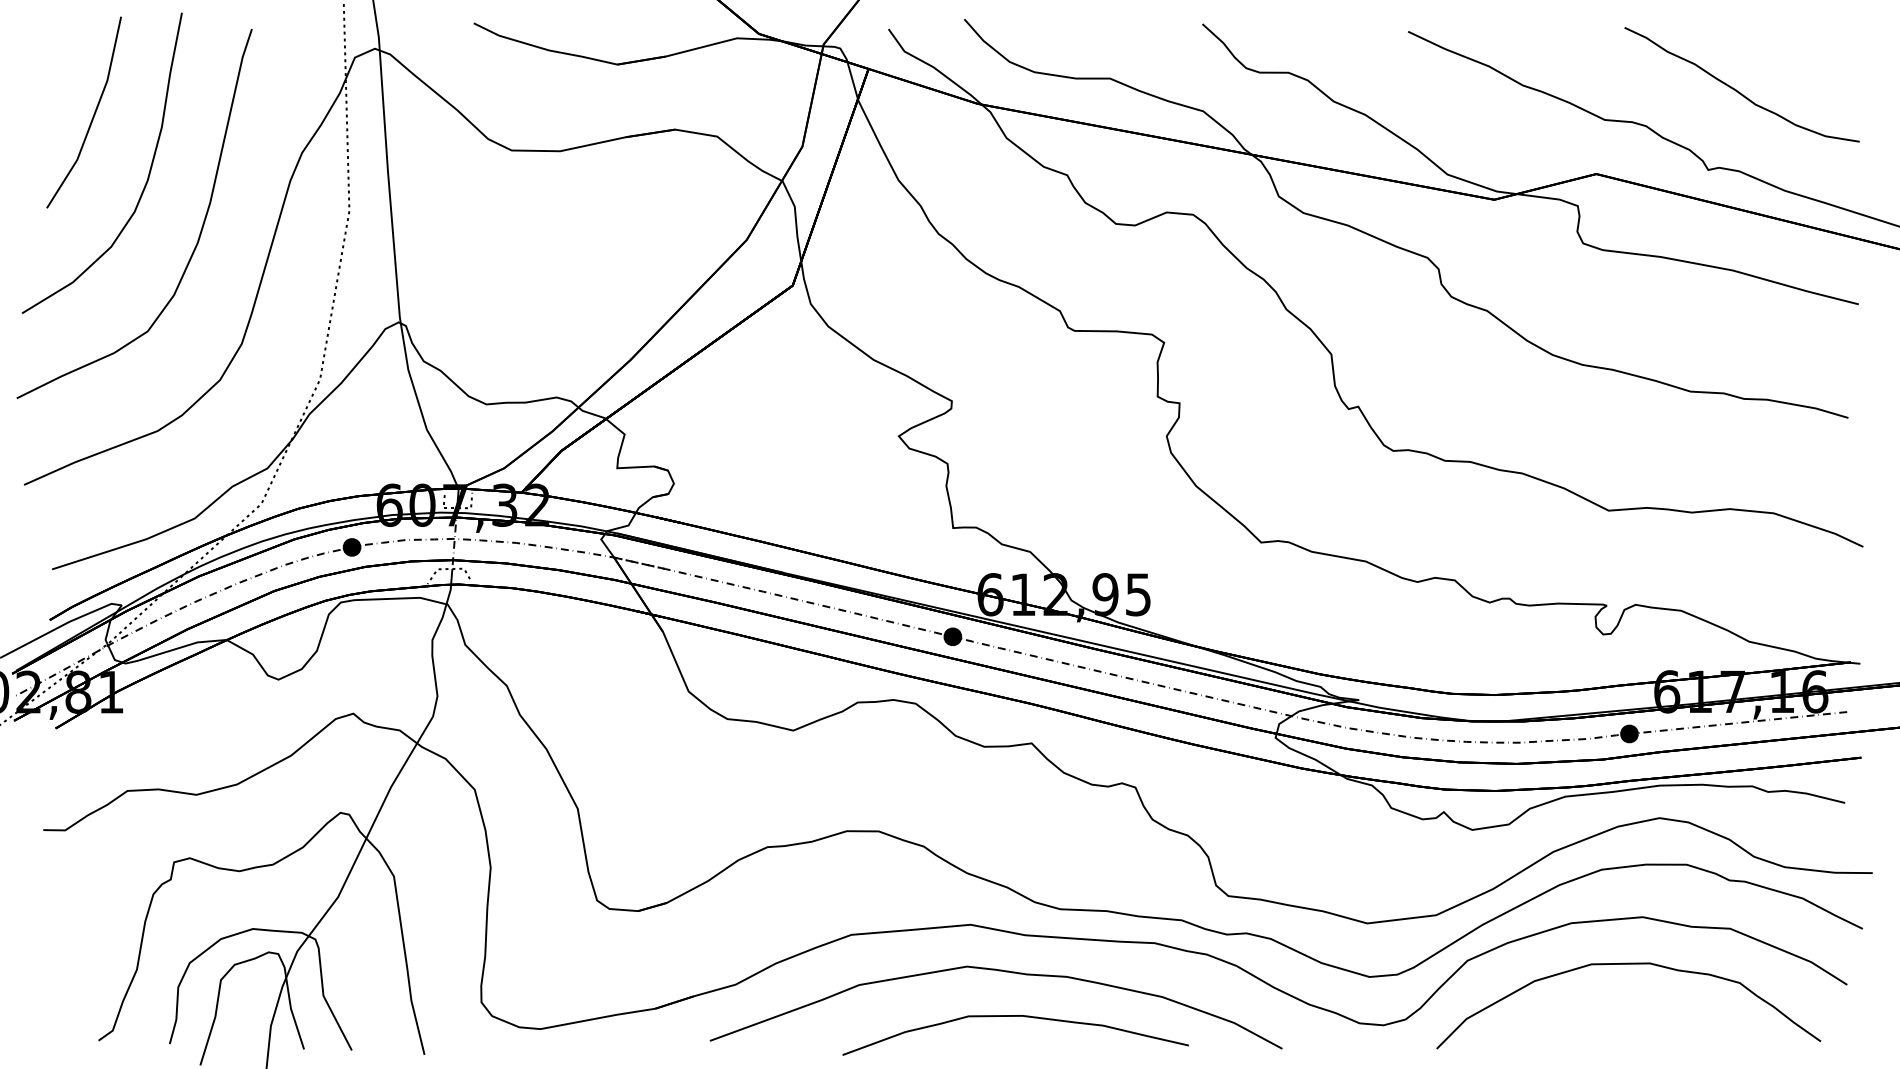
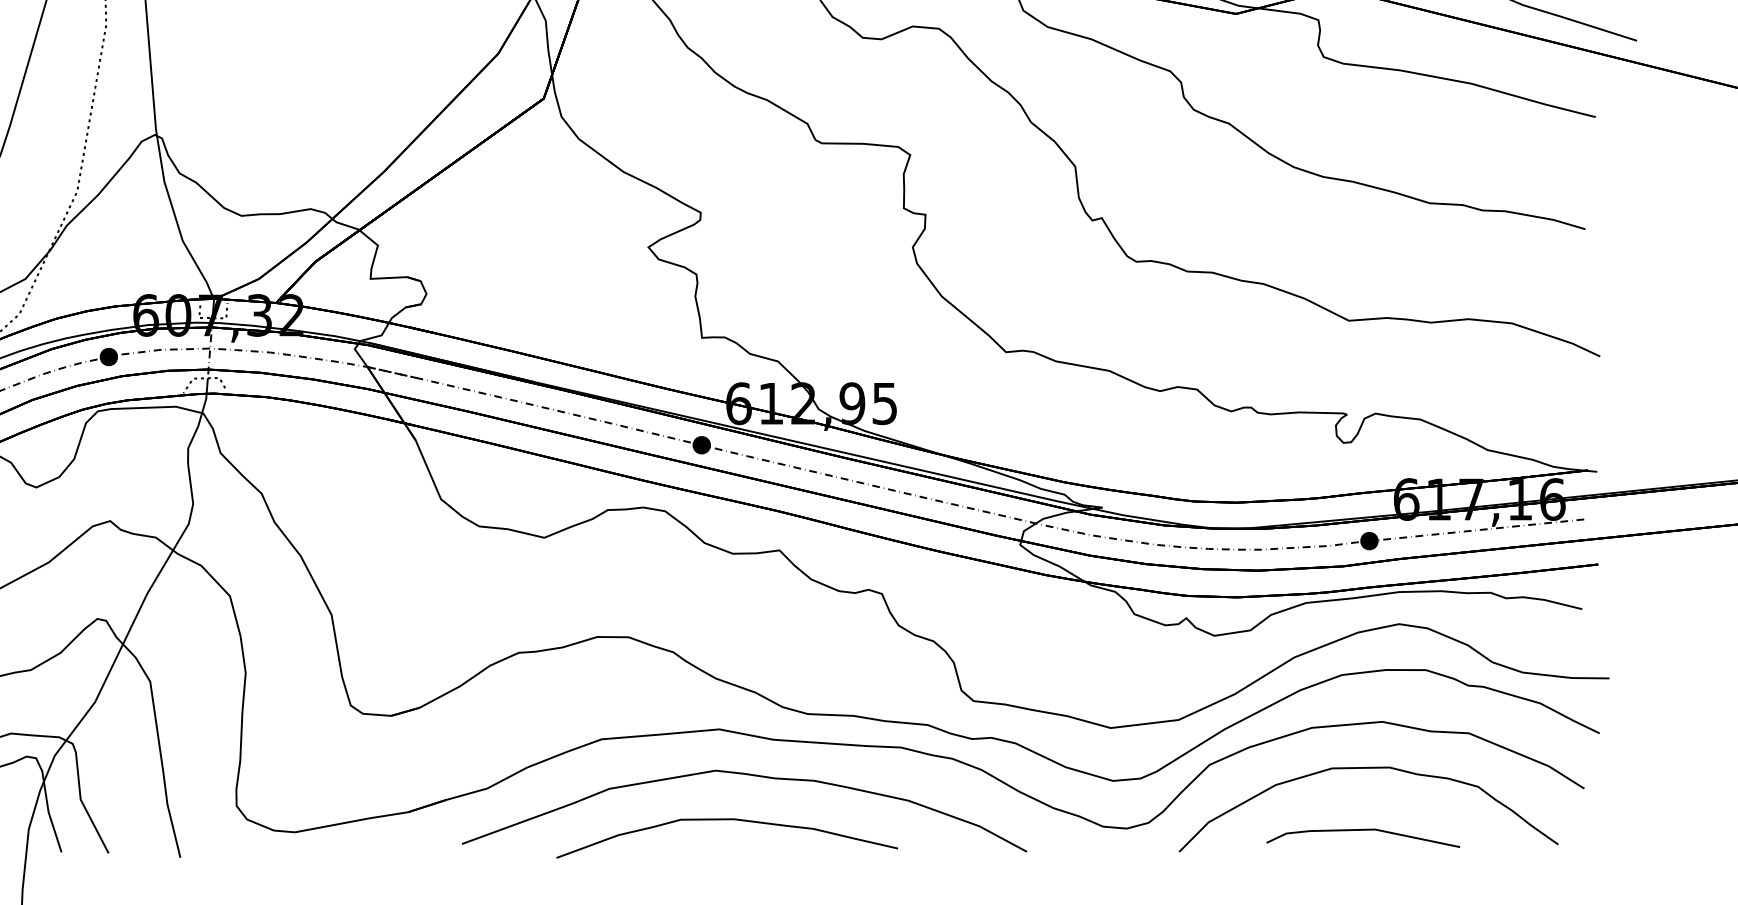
curve: (1015, 1016) -> (727, 819), moved
line: (1623, 1027) -> (1363, 830), added

